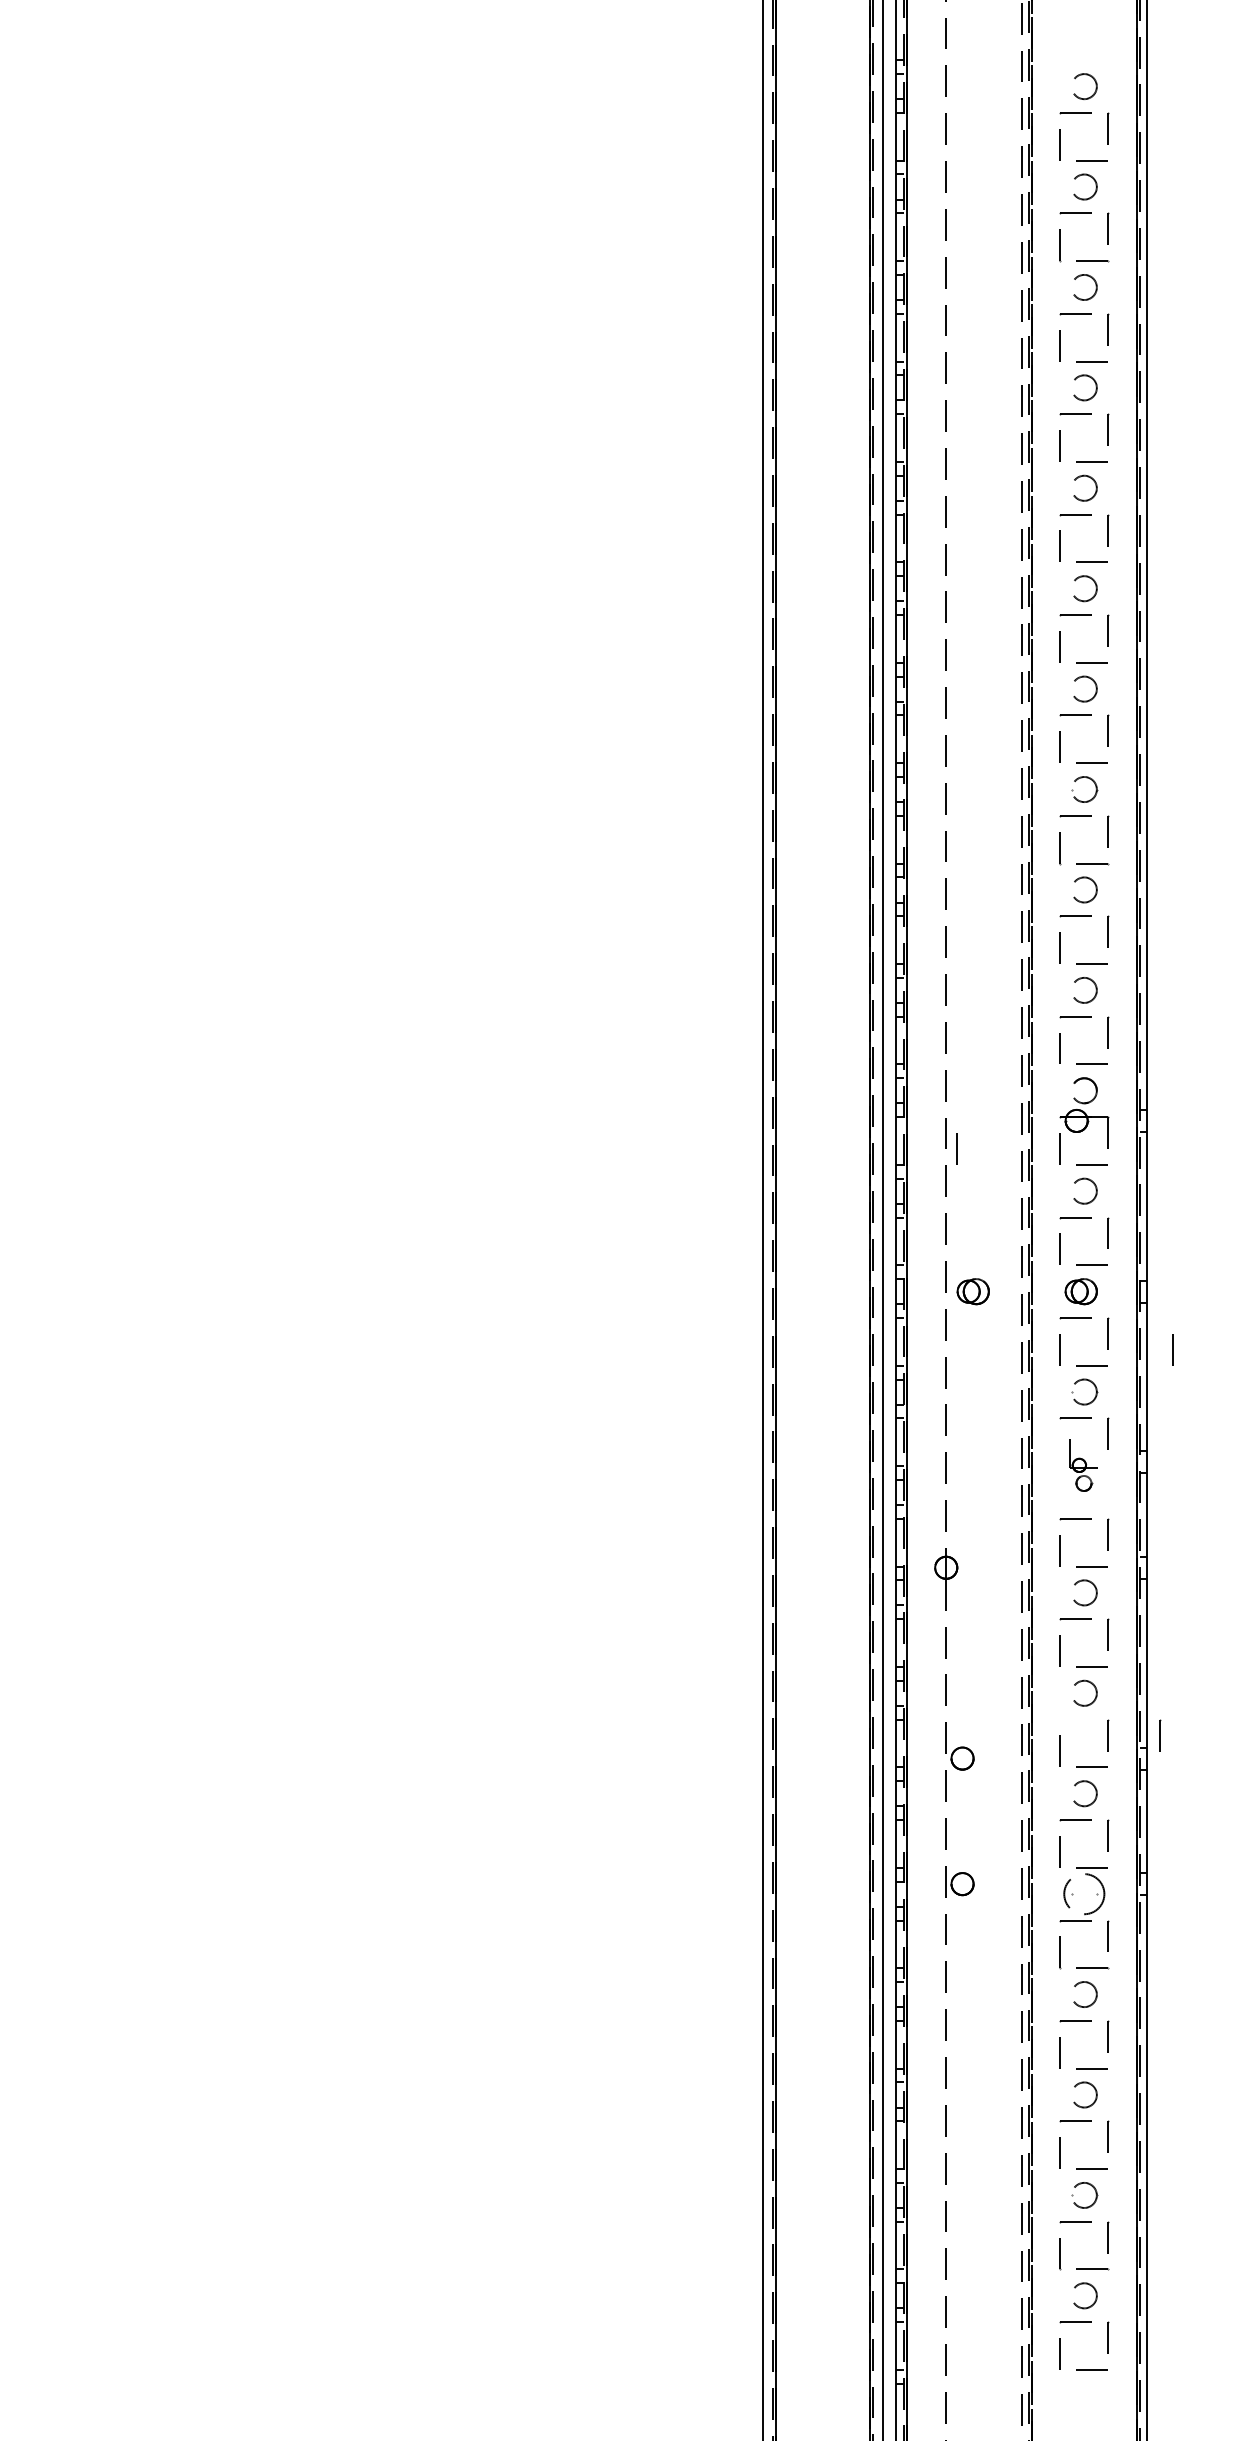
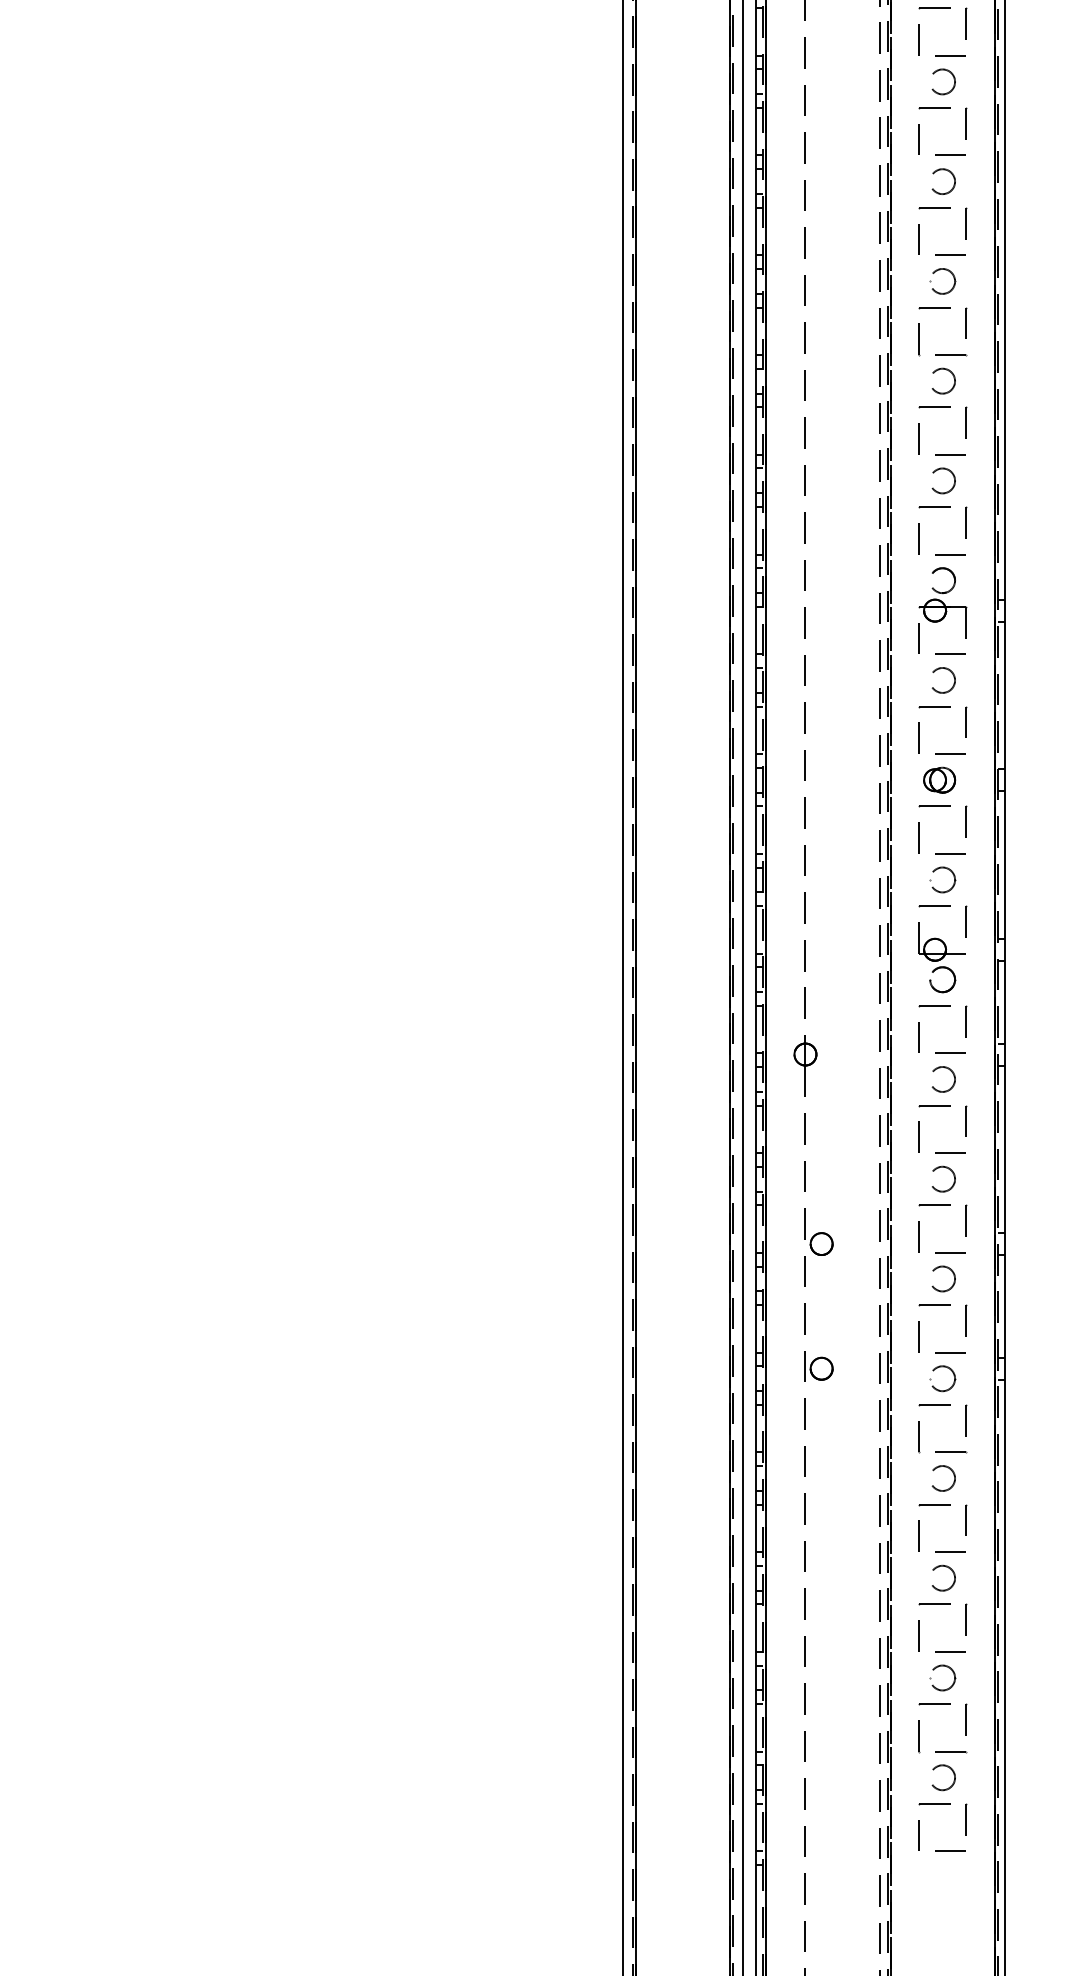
line: (956, 1148) -> (815, 638), removed
part: (972, 1291) -> (831, 780), removed
line: (1172, 1349) -> (1030, 837), removed
part: (1083, 1469) -> (941, 956), size x1.67
line: (1075, 1720) -> (933, 1206), added
line: (1160, 1735) -> (1018, 1221), removed
circle: (1083, 1893) -> (941, 1378), size x0.62

